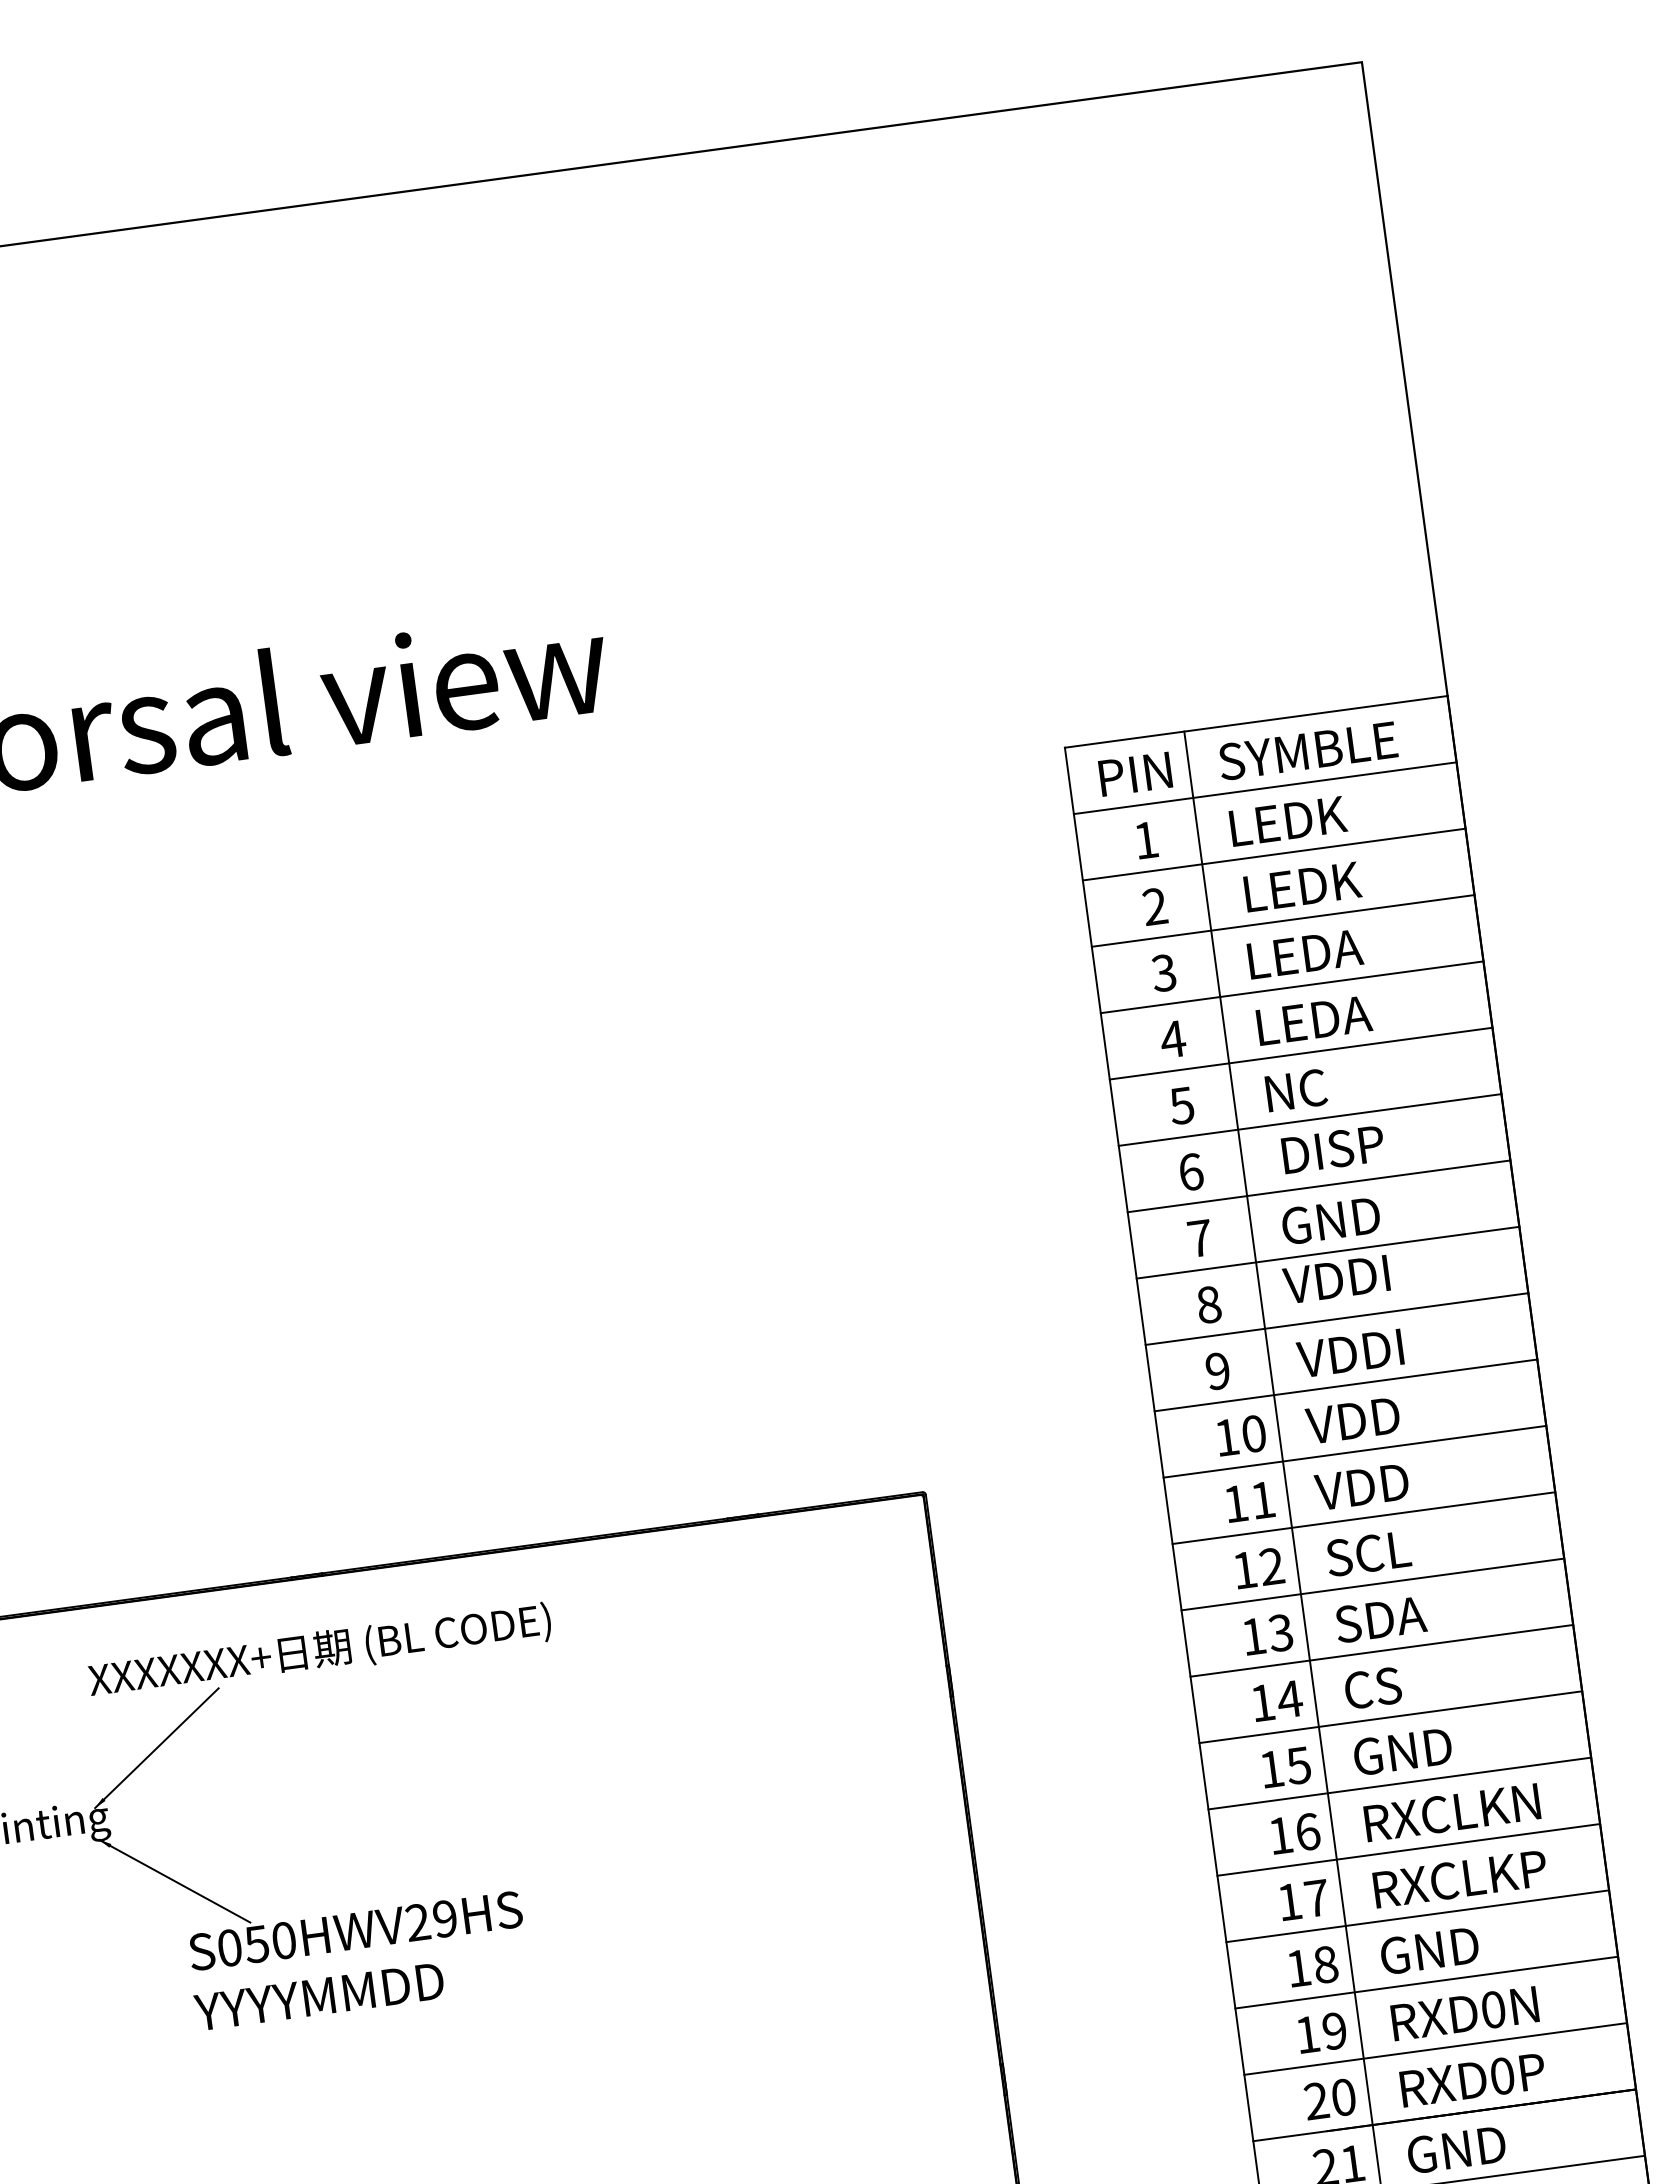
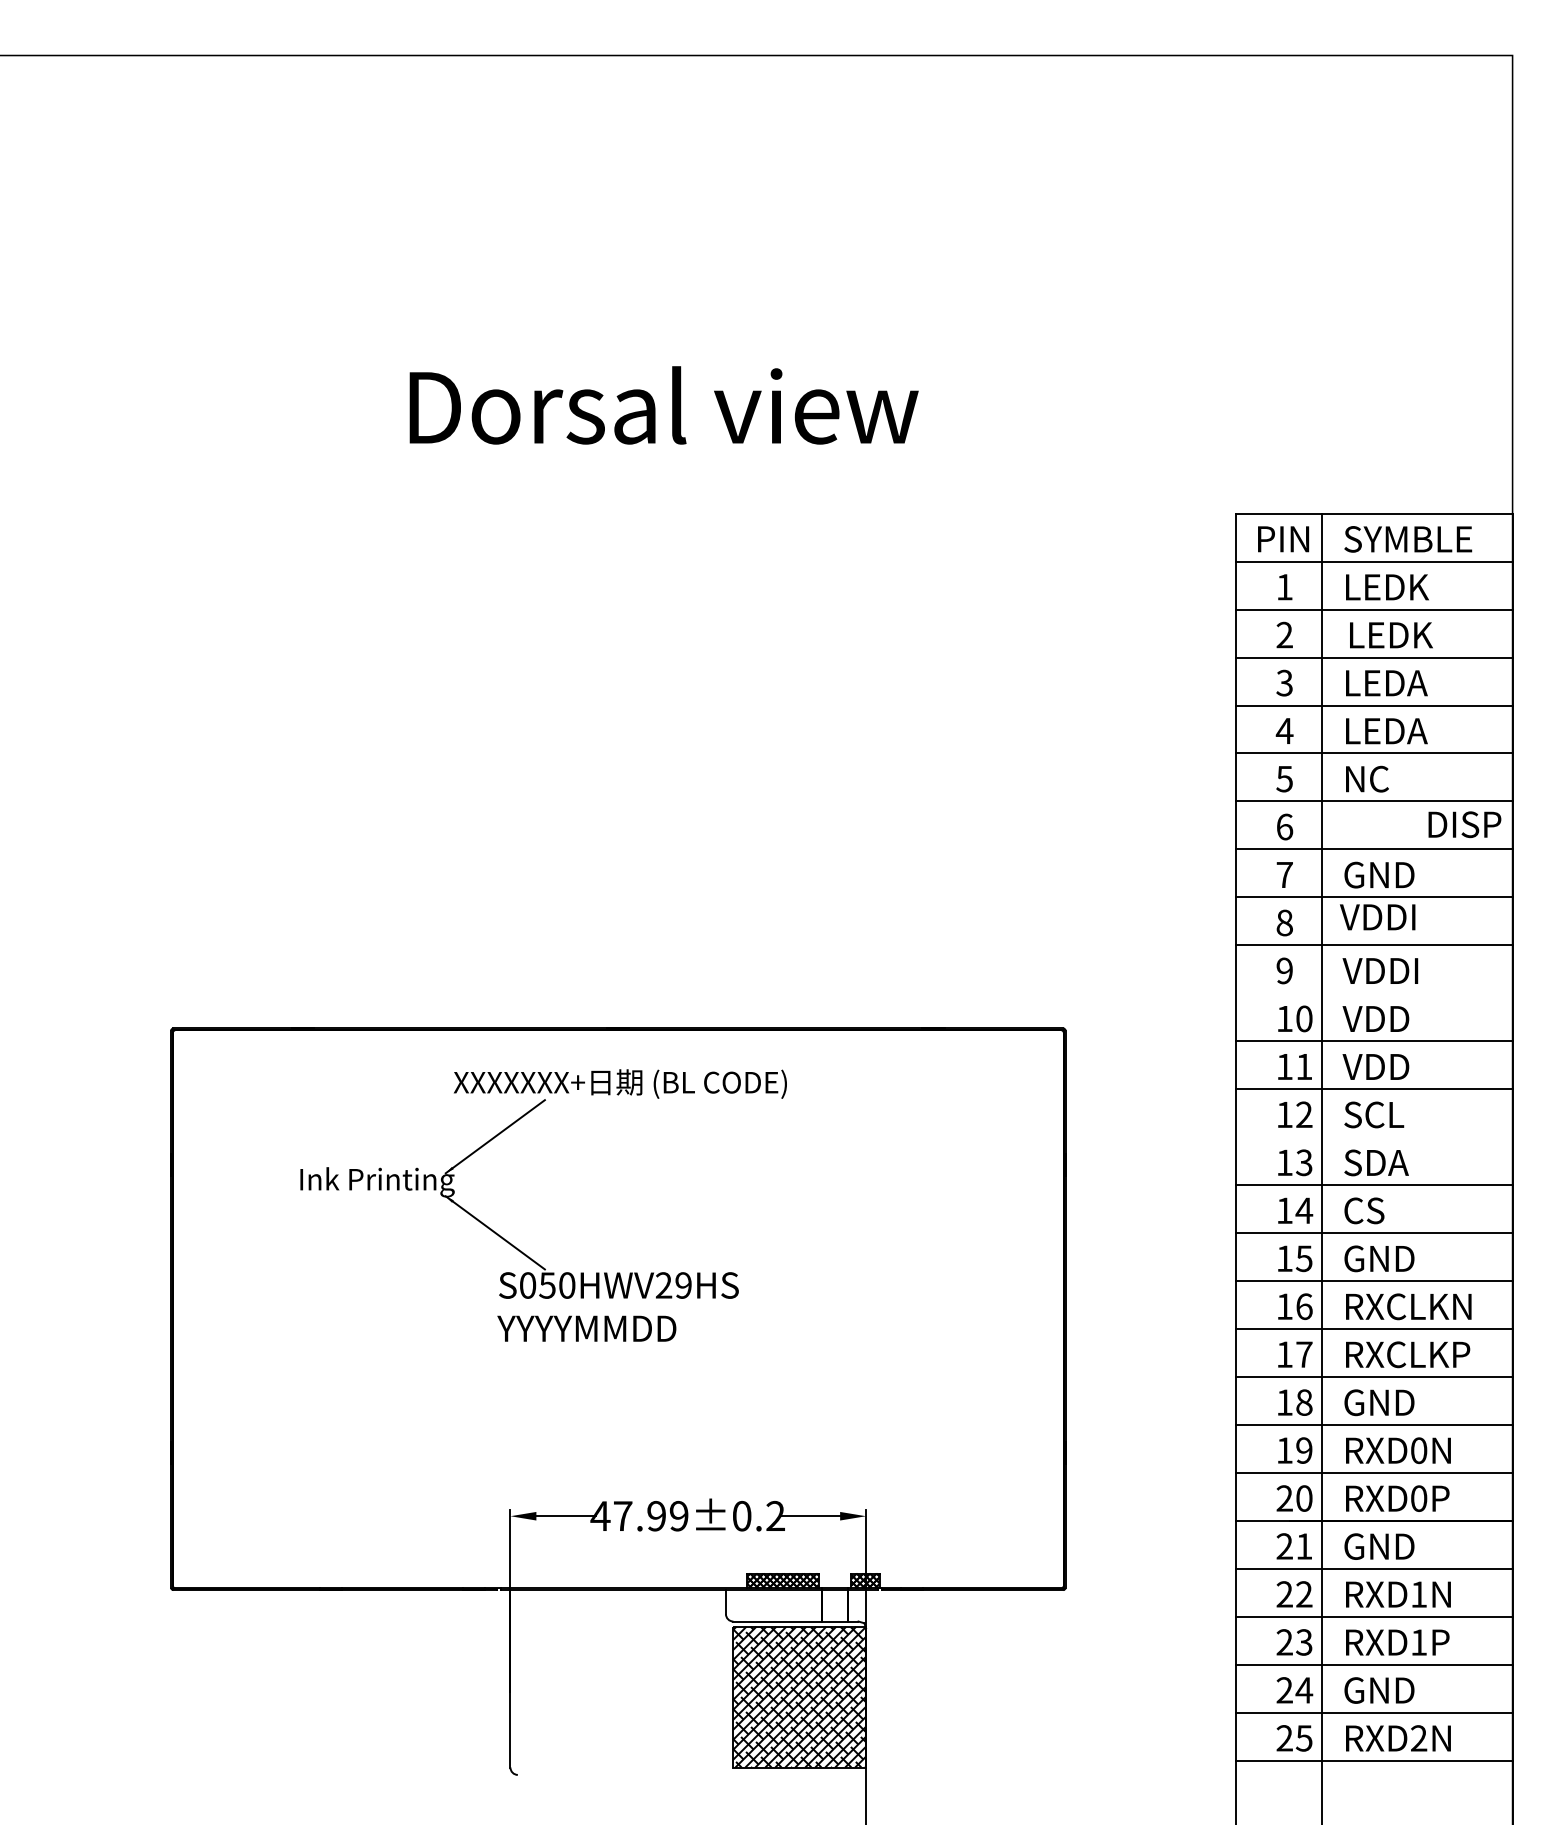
text: (1332, 1149) -> (1464, 824), moved
line: (1344, 1385) -> (1373, 993), removed
line: (1371, 1585) -> (1373, 1137), removed

